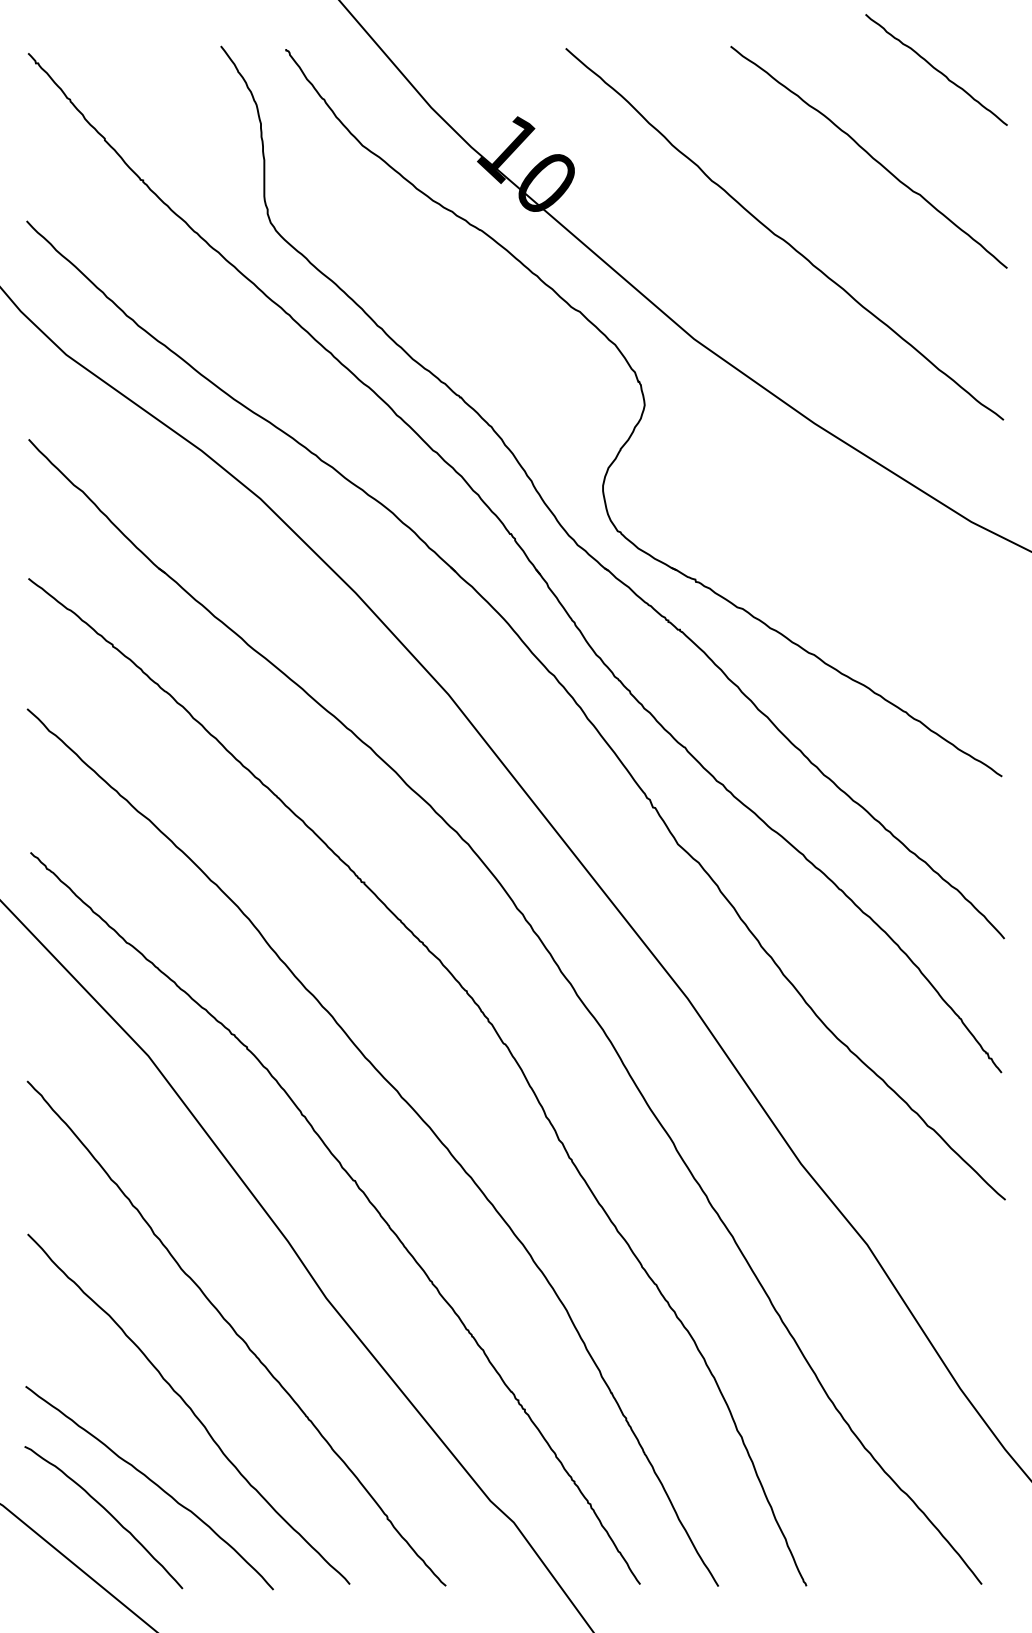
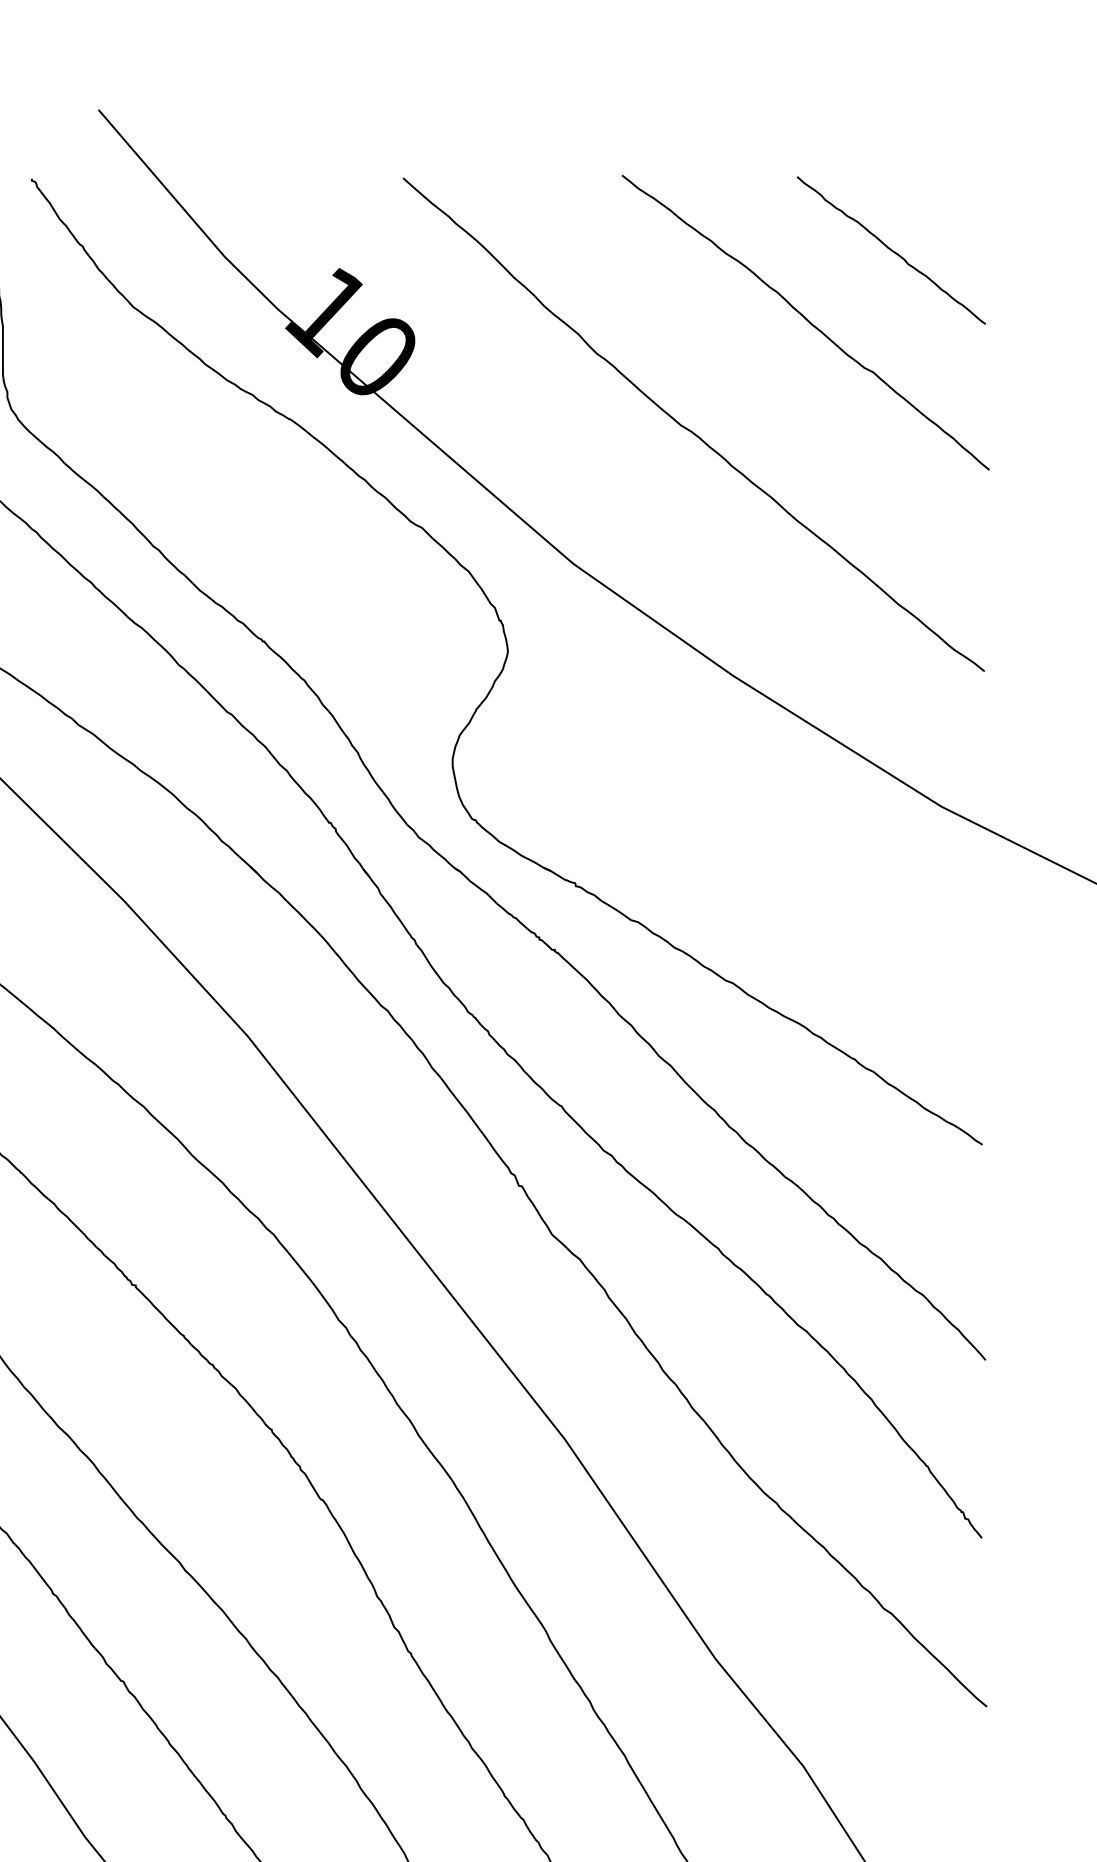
curve: (936, 69) -> (891, 249), moved

